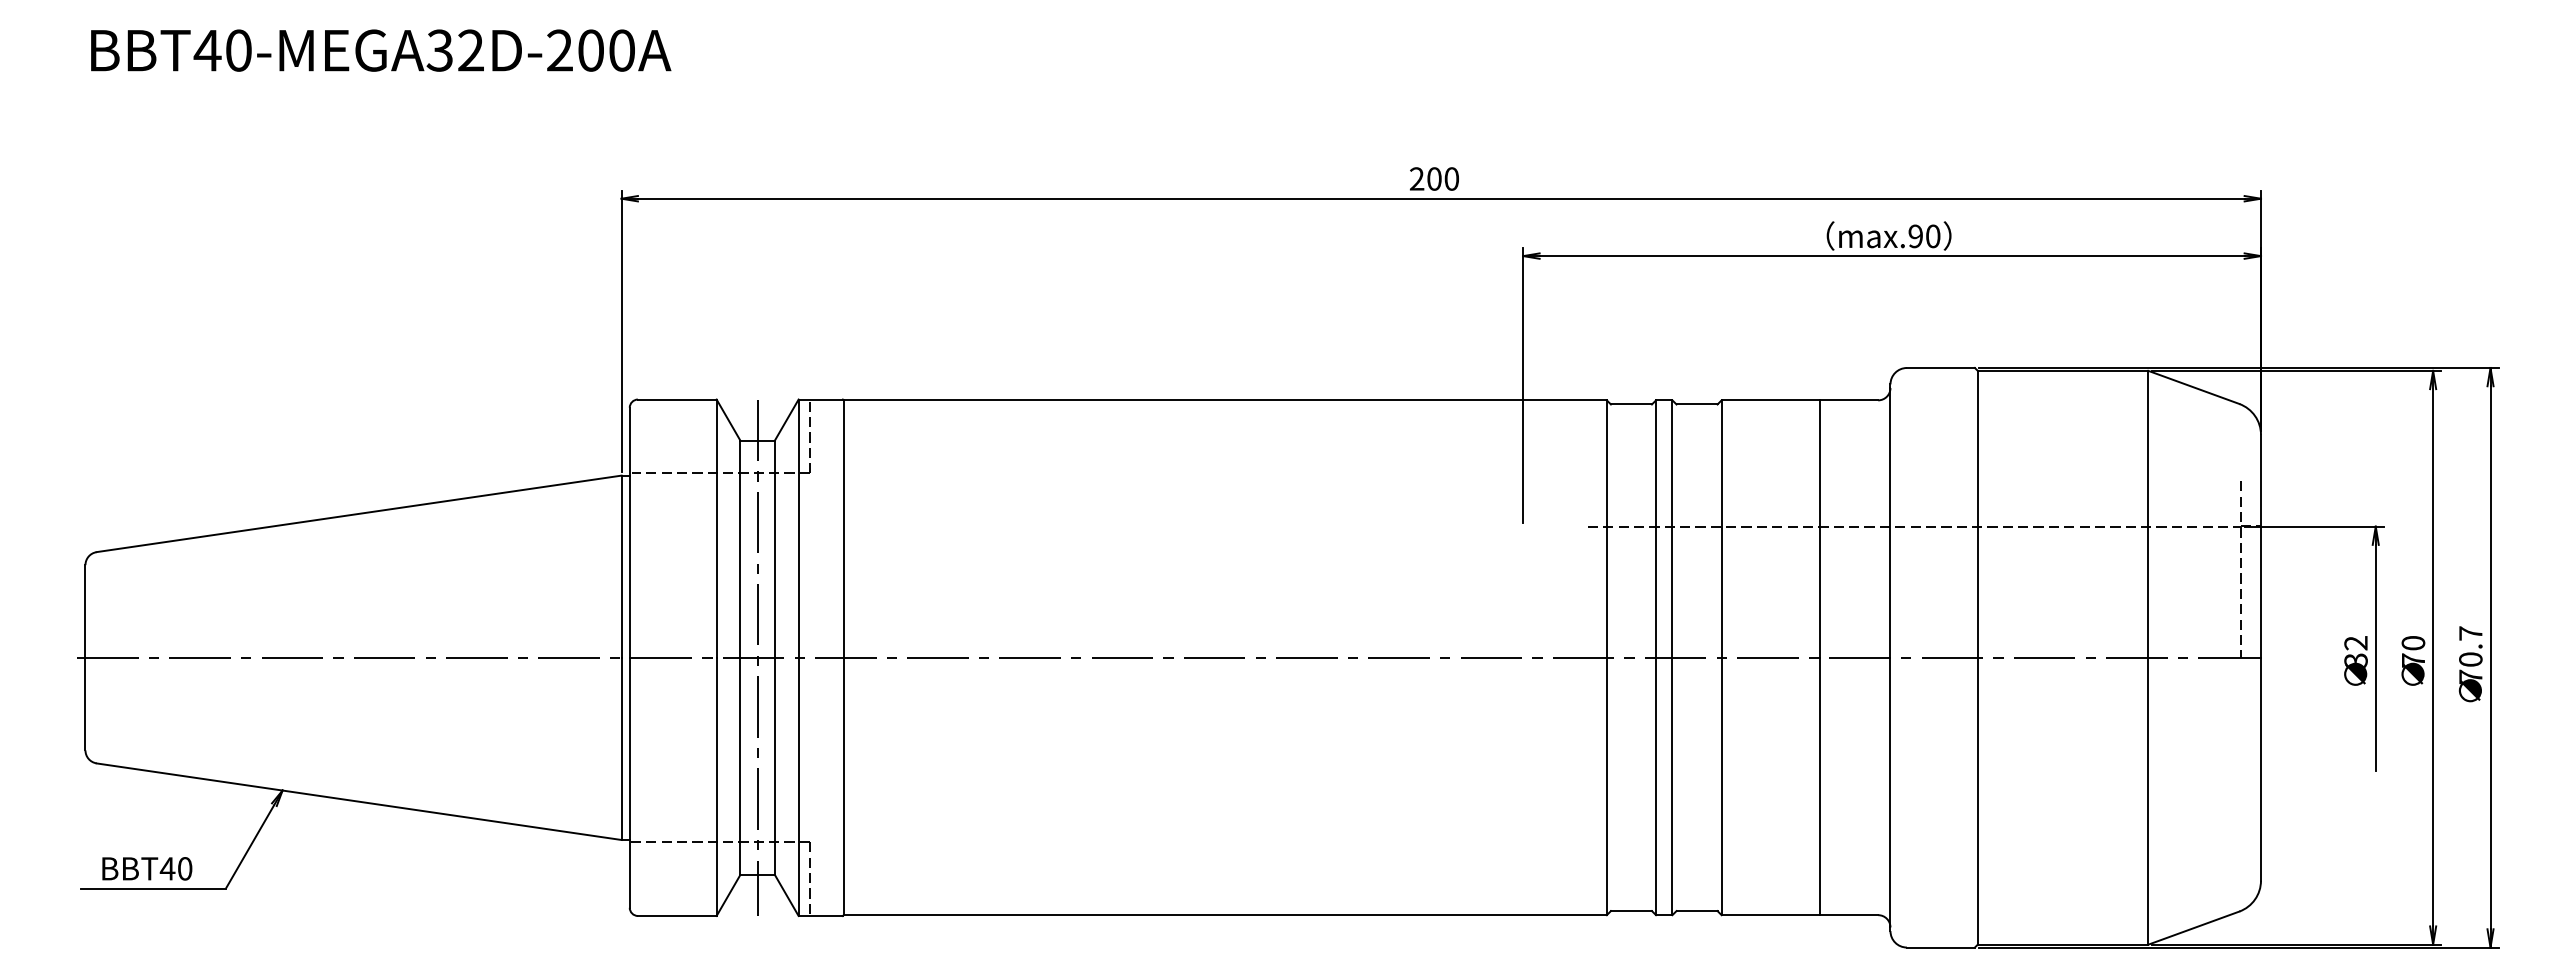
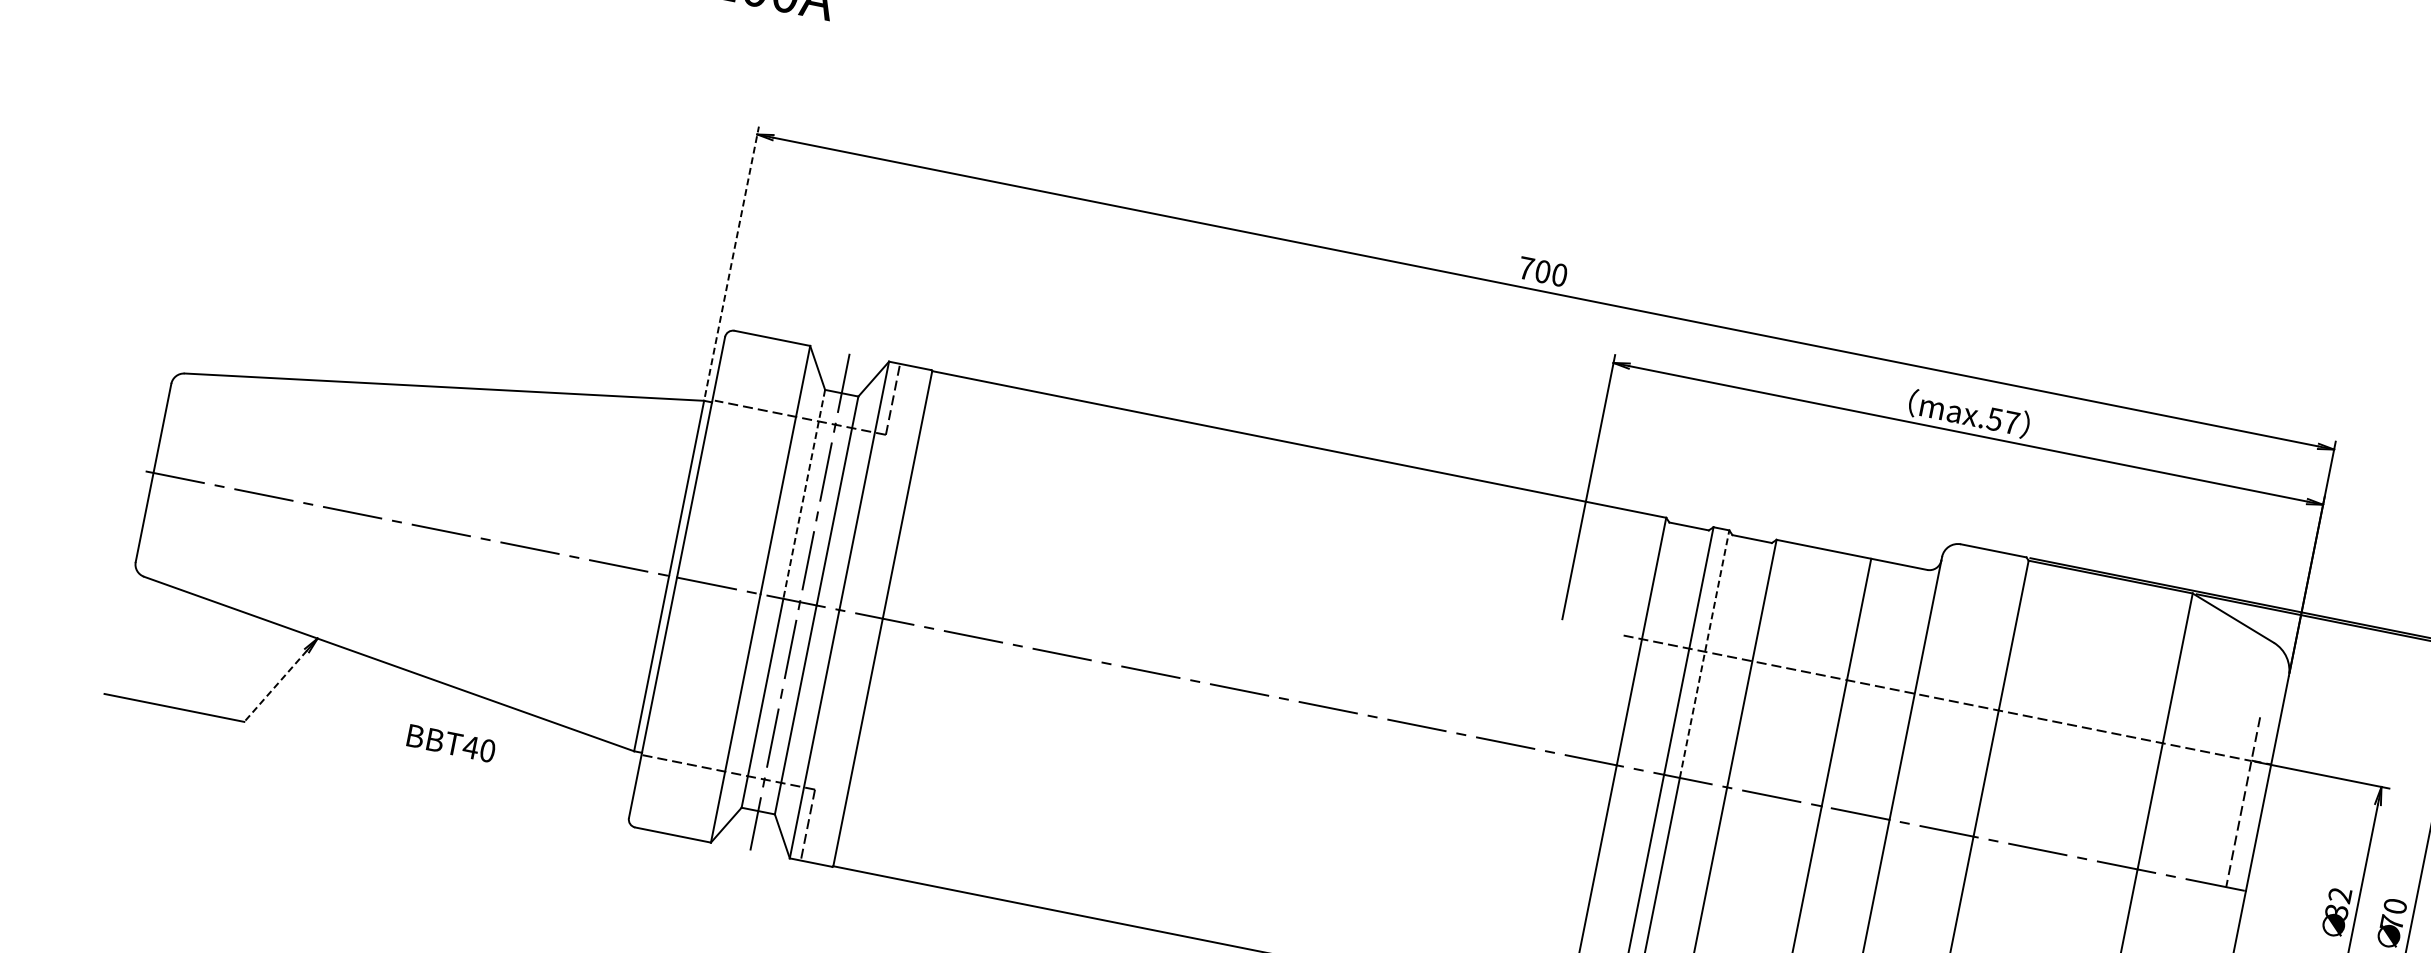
text: (1416, 178) -> (1525, 267), 200 -> 700
text: (1924, 236) -> (2003, 421), max.90 -> max.57
line: (621, 330) -> (731, 261), solid -> dashed
line: (1672, 529) -> (1704, 654), solid -> dashed
line: (740, 549) -> (804, 494), solid -> dashed
line: (249, 847) -> (274, 686), solid -> dashed
text: (147, 868) -> (451, 743), moved

